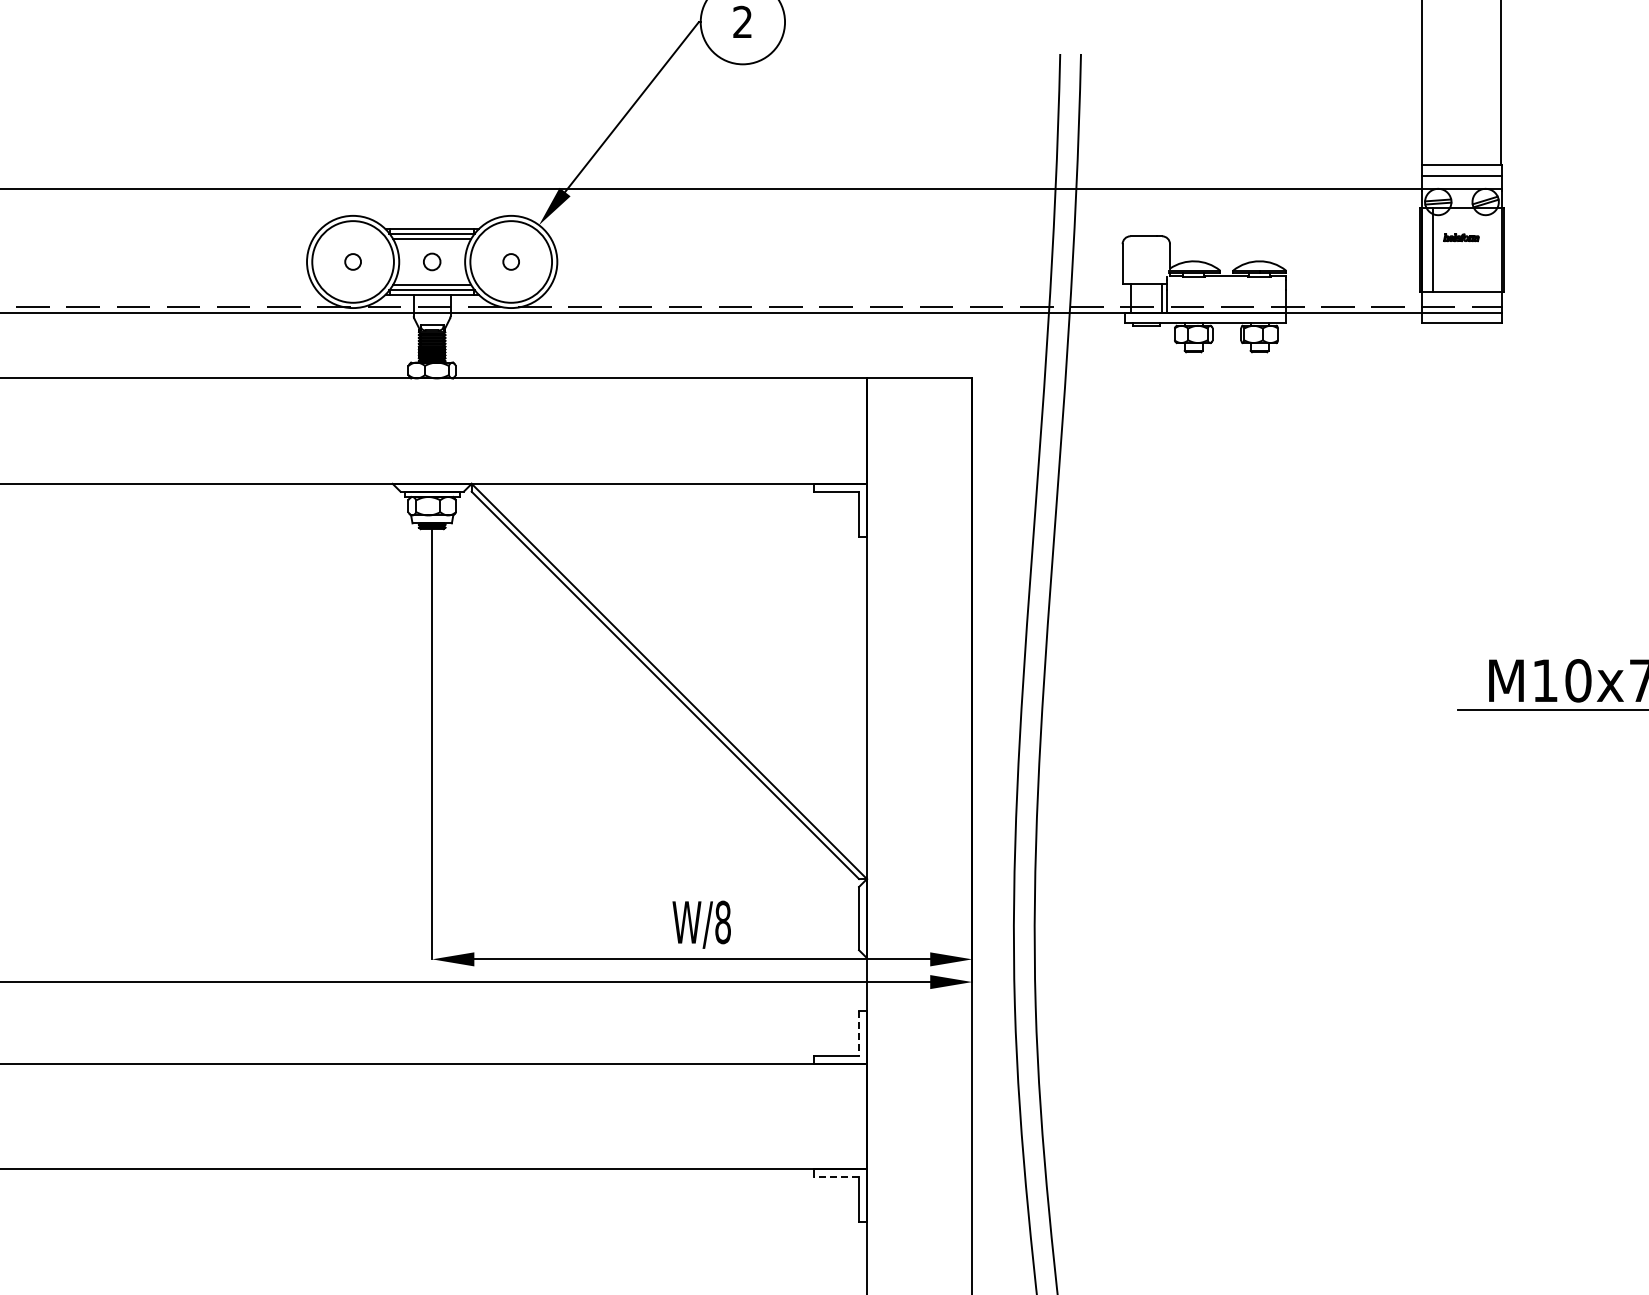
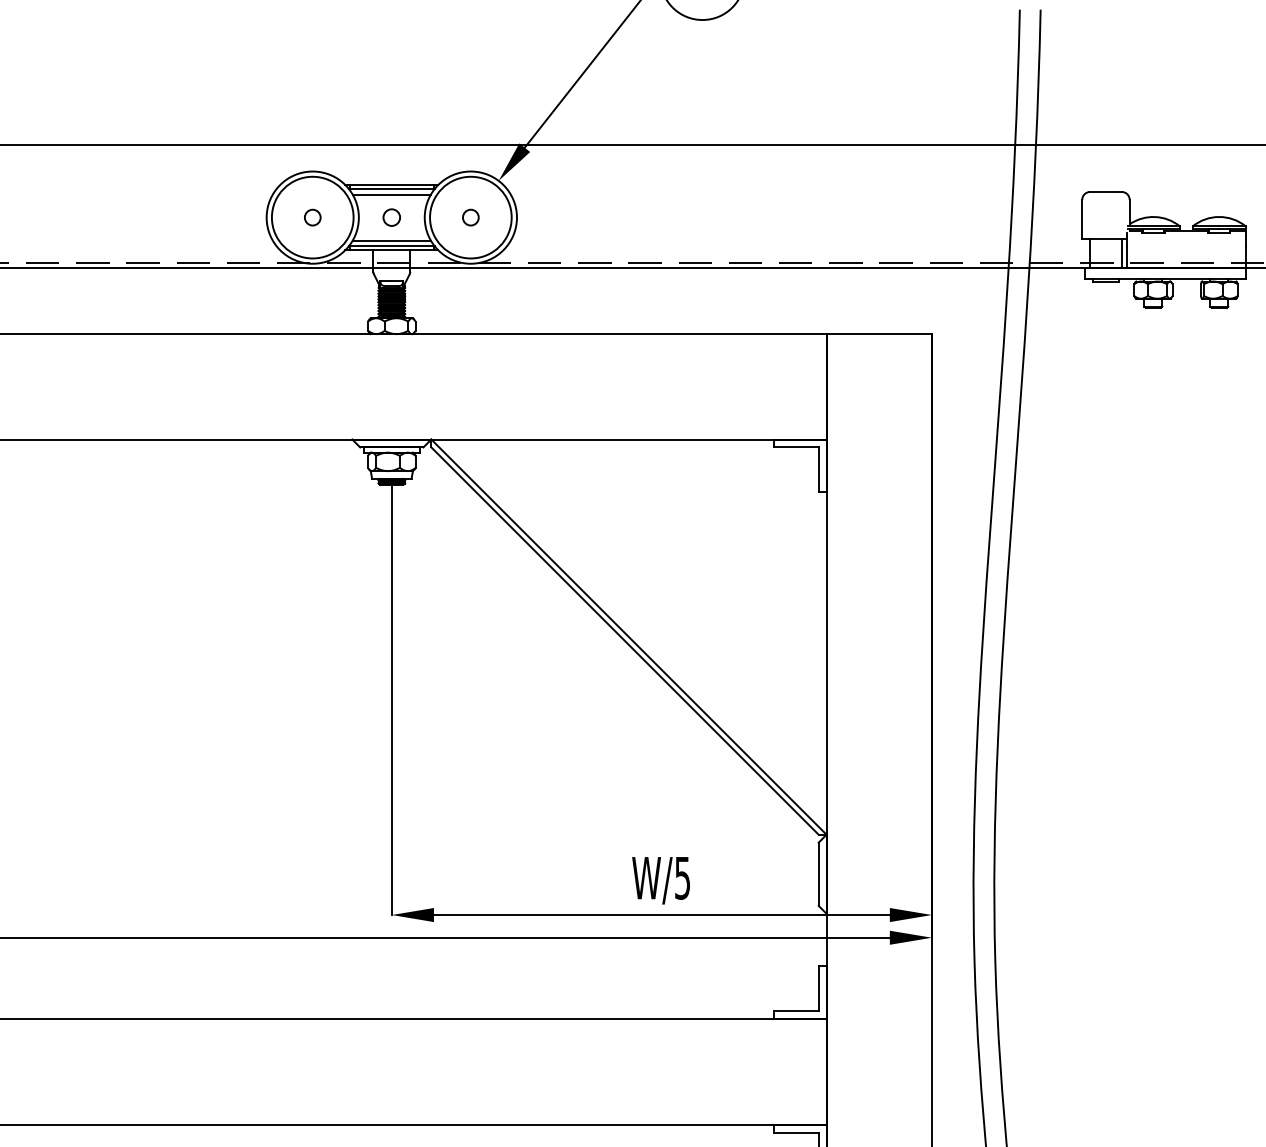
text: (722, 922) -> (682, 878), W/8 -> W/5
line: (859, 1033) -> (819, 989), dashed -> solid
line: (836, 1176) -> (796, 1132), dashed -> solid

